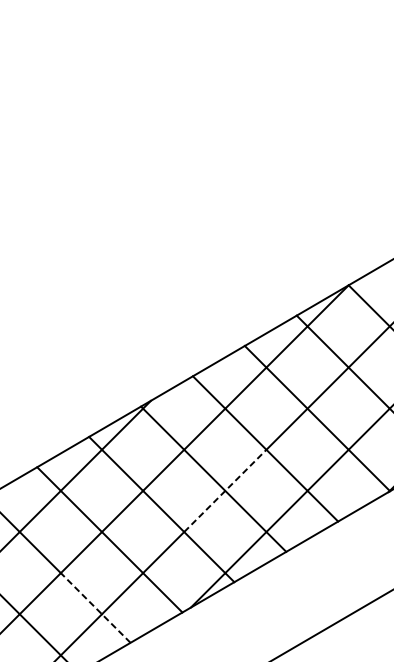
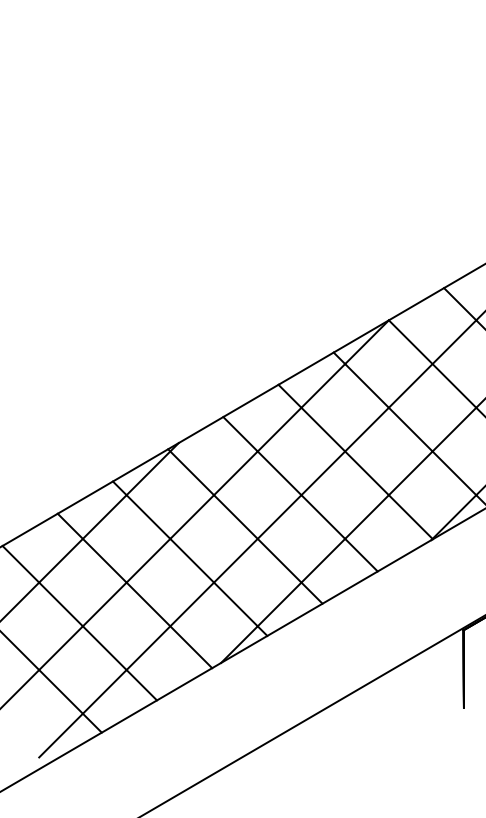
line: (225, 490) -> (257, 538), dashed -> solid
line: (95, 608) -> (119, 663), dashed -> solid

